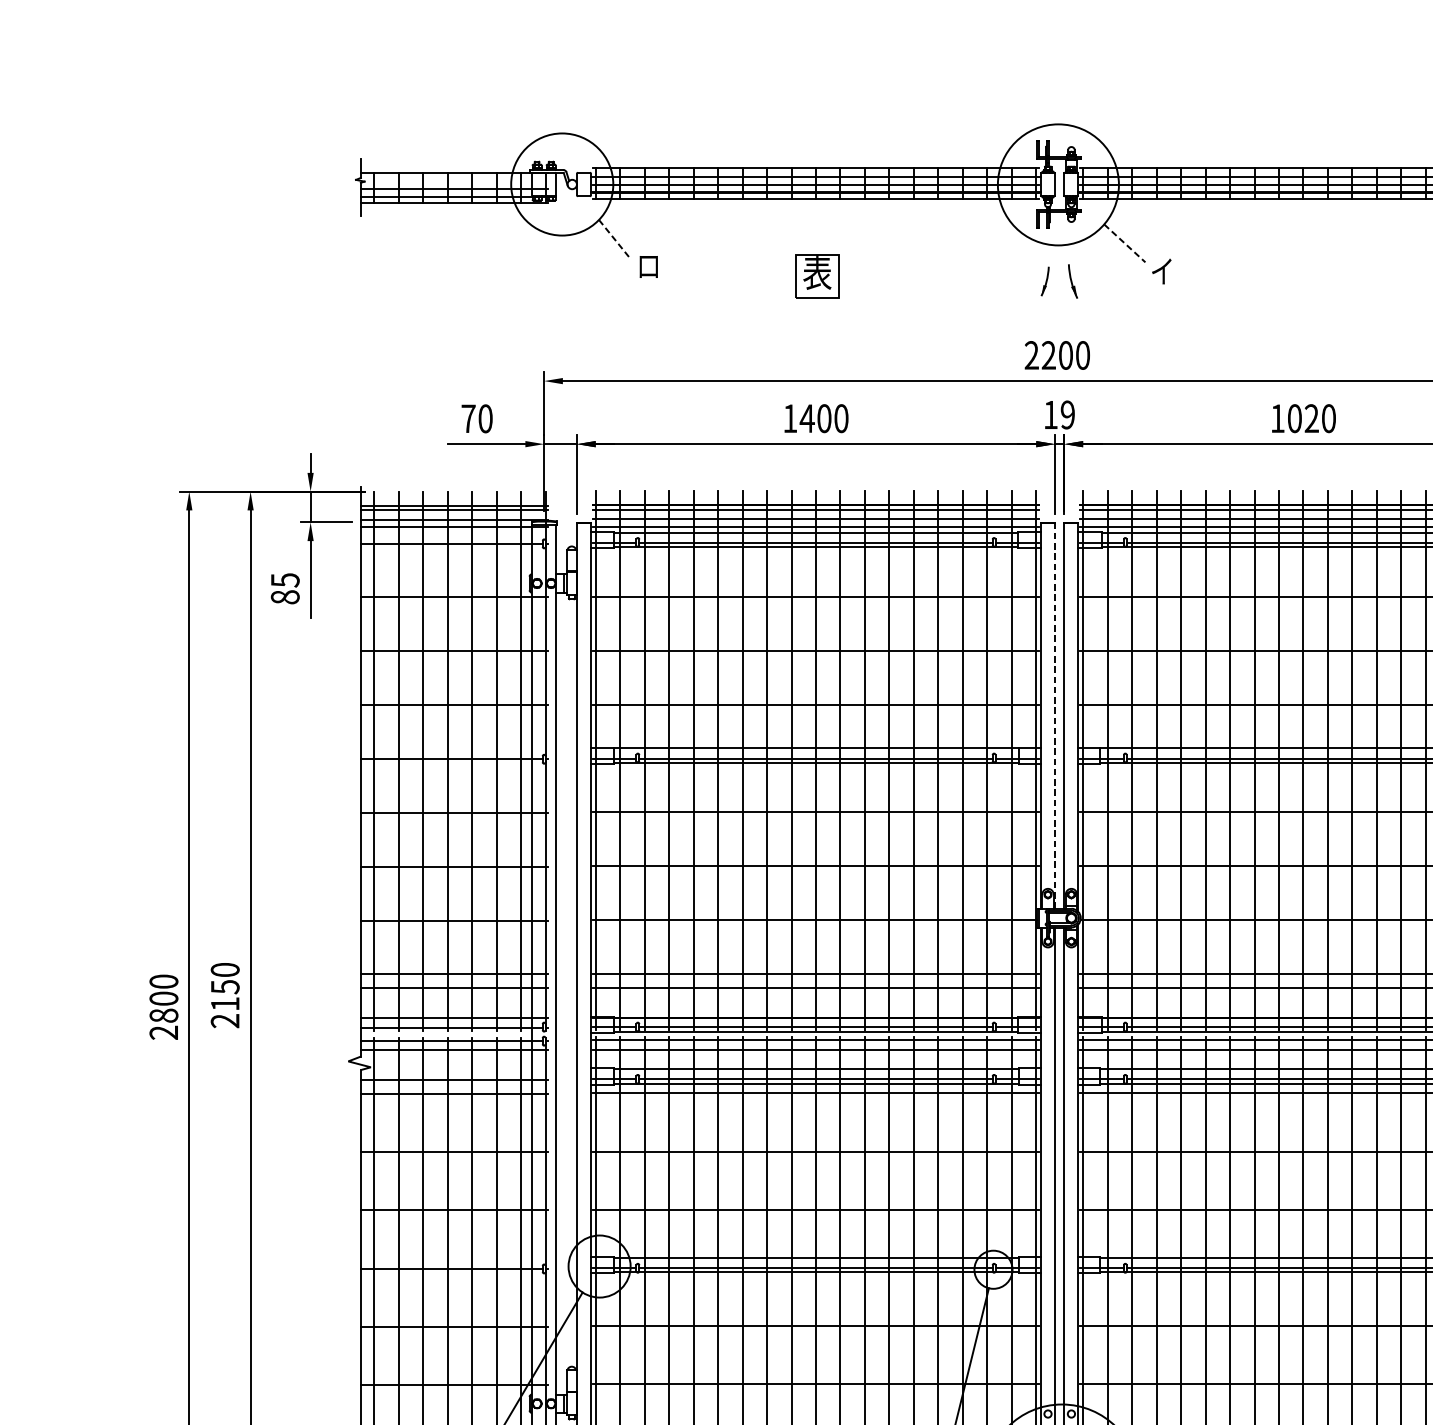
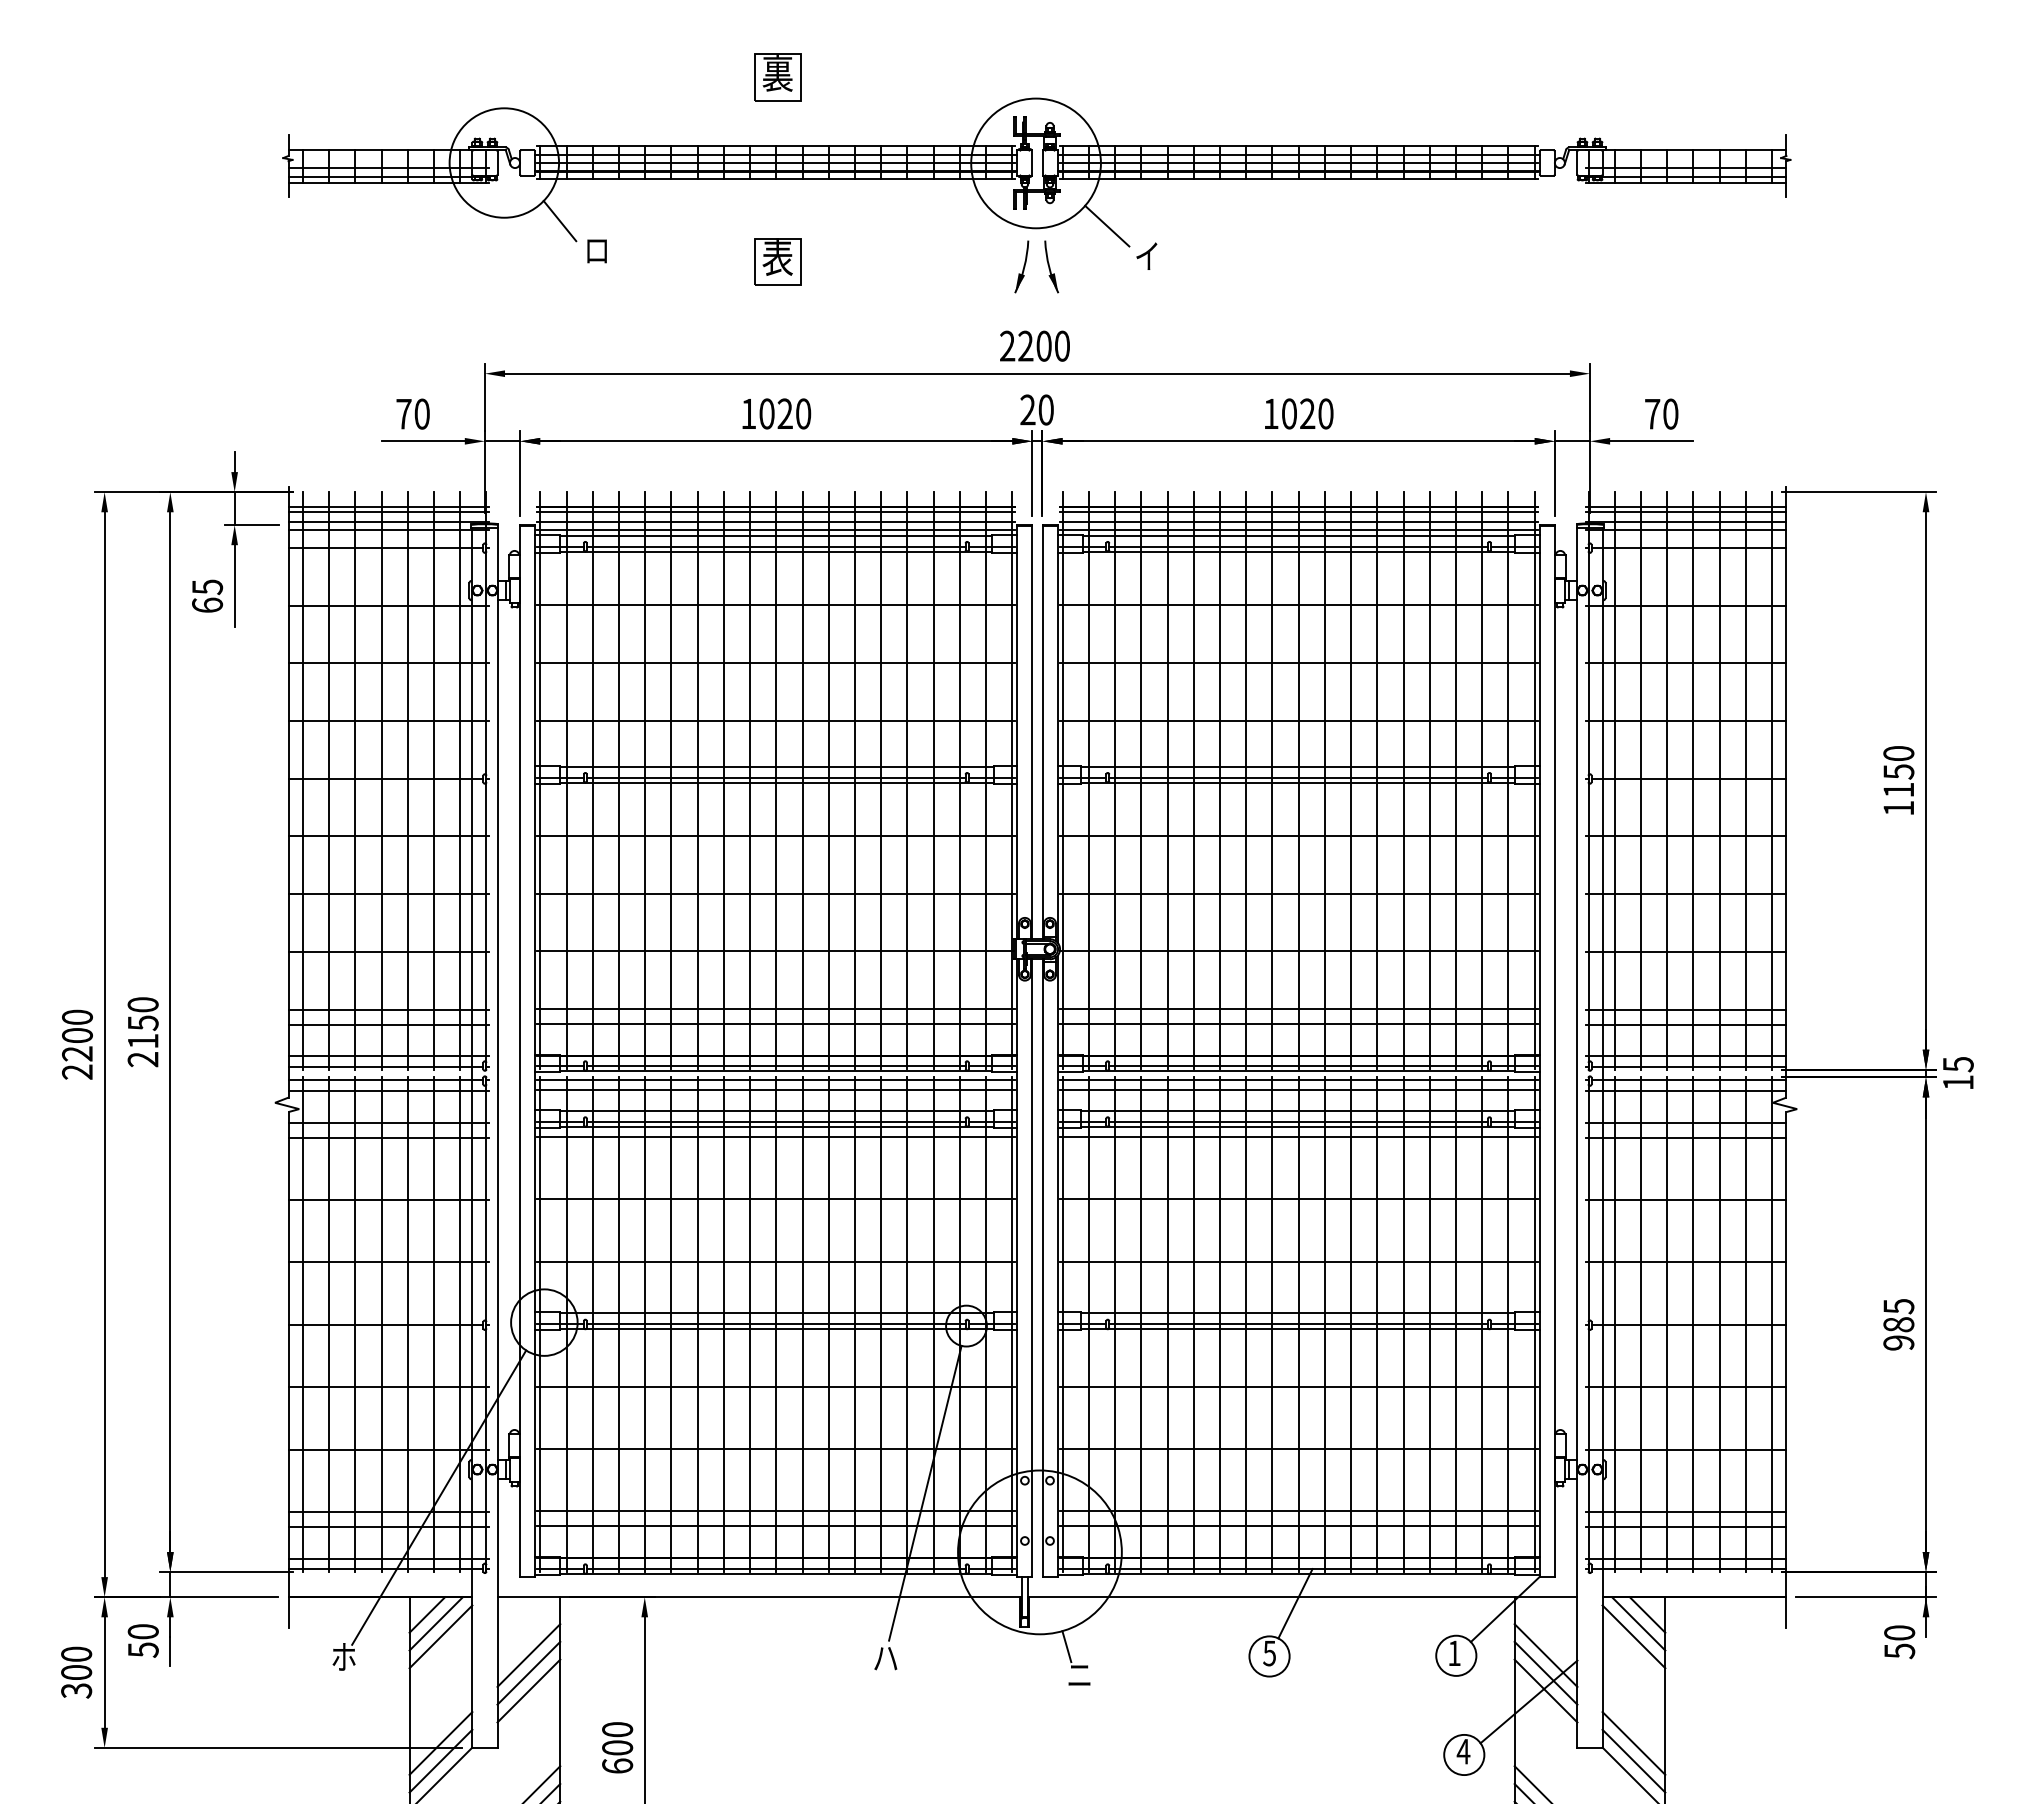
part: (817, 104) -> (777, 77), added
line: (613, 239) -> (559, 221), dashed -> solid
line: (1125, 243) -> (1107, 226), dashed -> solid
part: (1044, 281) -> (1021, 266), size x1.67
part: (1072, 281) -> (1051, 266), size x1.43
text: (1058, 414) -> (1036, 409), 19 -> 20
text: (815, 418) -> (775, 413), 1400 -> 1020
text: (285, 596) -> (207, 604), 85 -> 65
line: (1055, 715) -> (1032, 732), dashed -> solid
text: (163, 1015) -> (77, 1053), 2800 -> 2200

